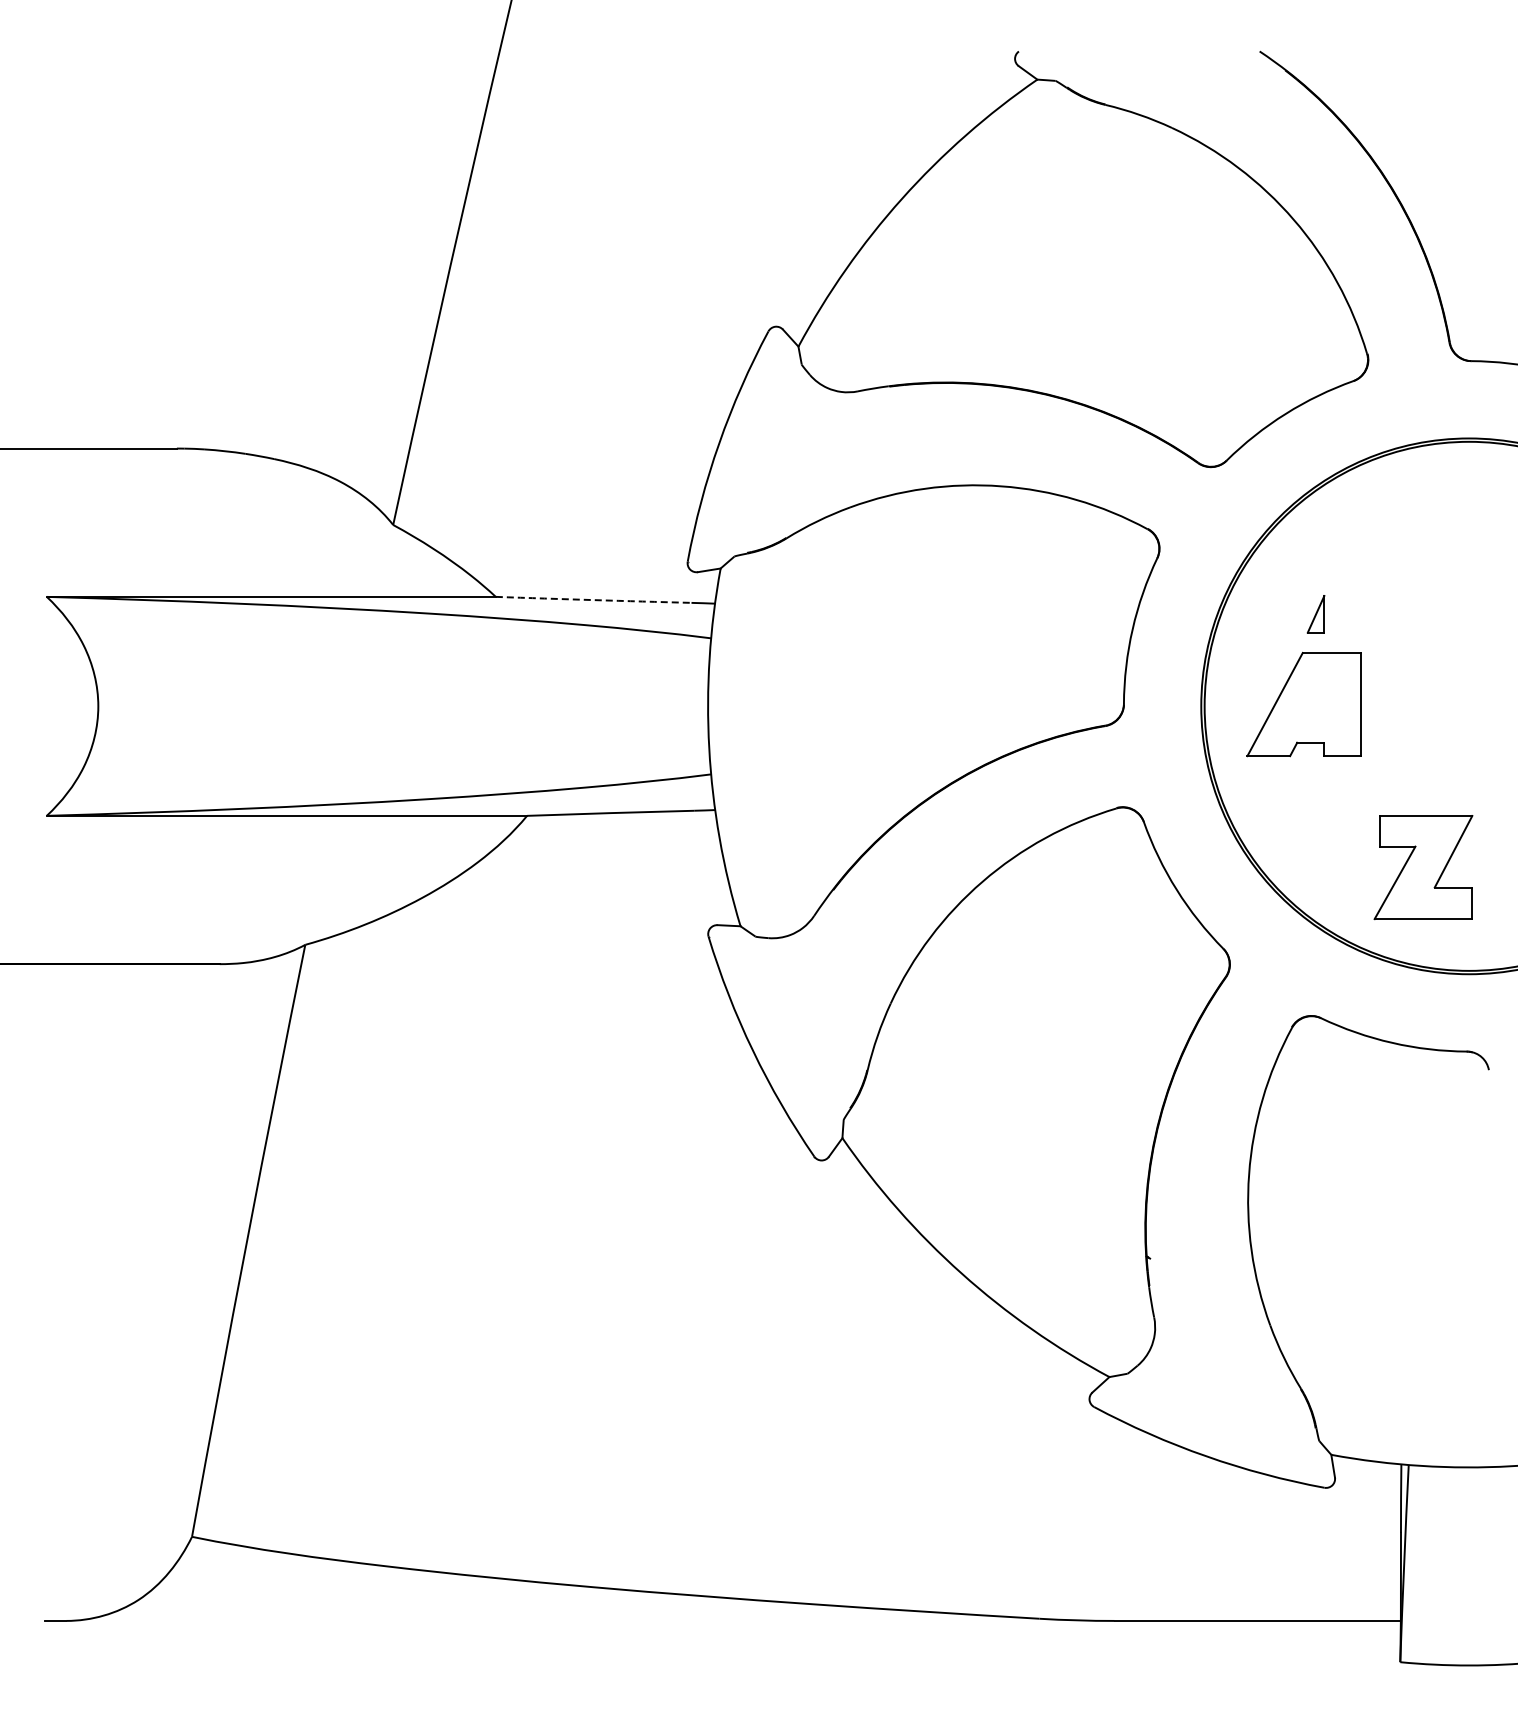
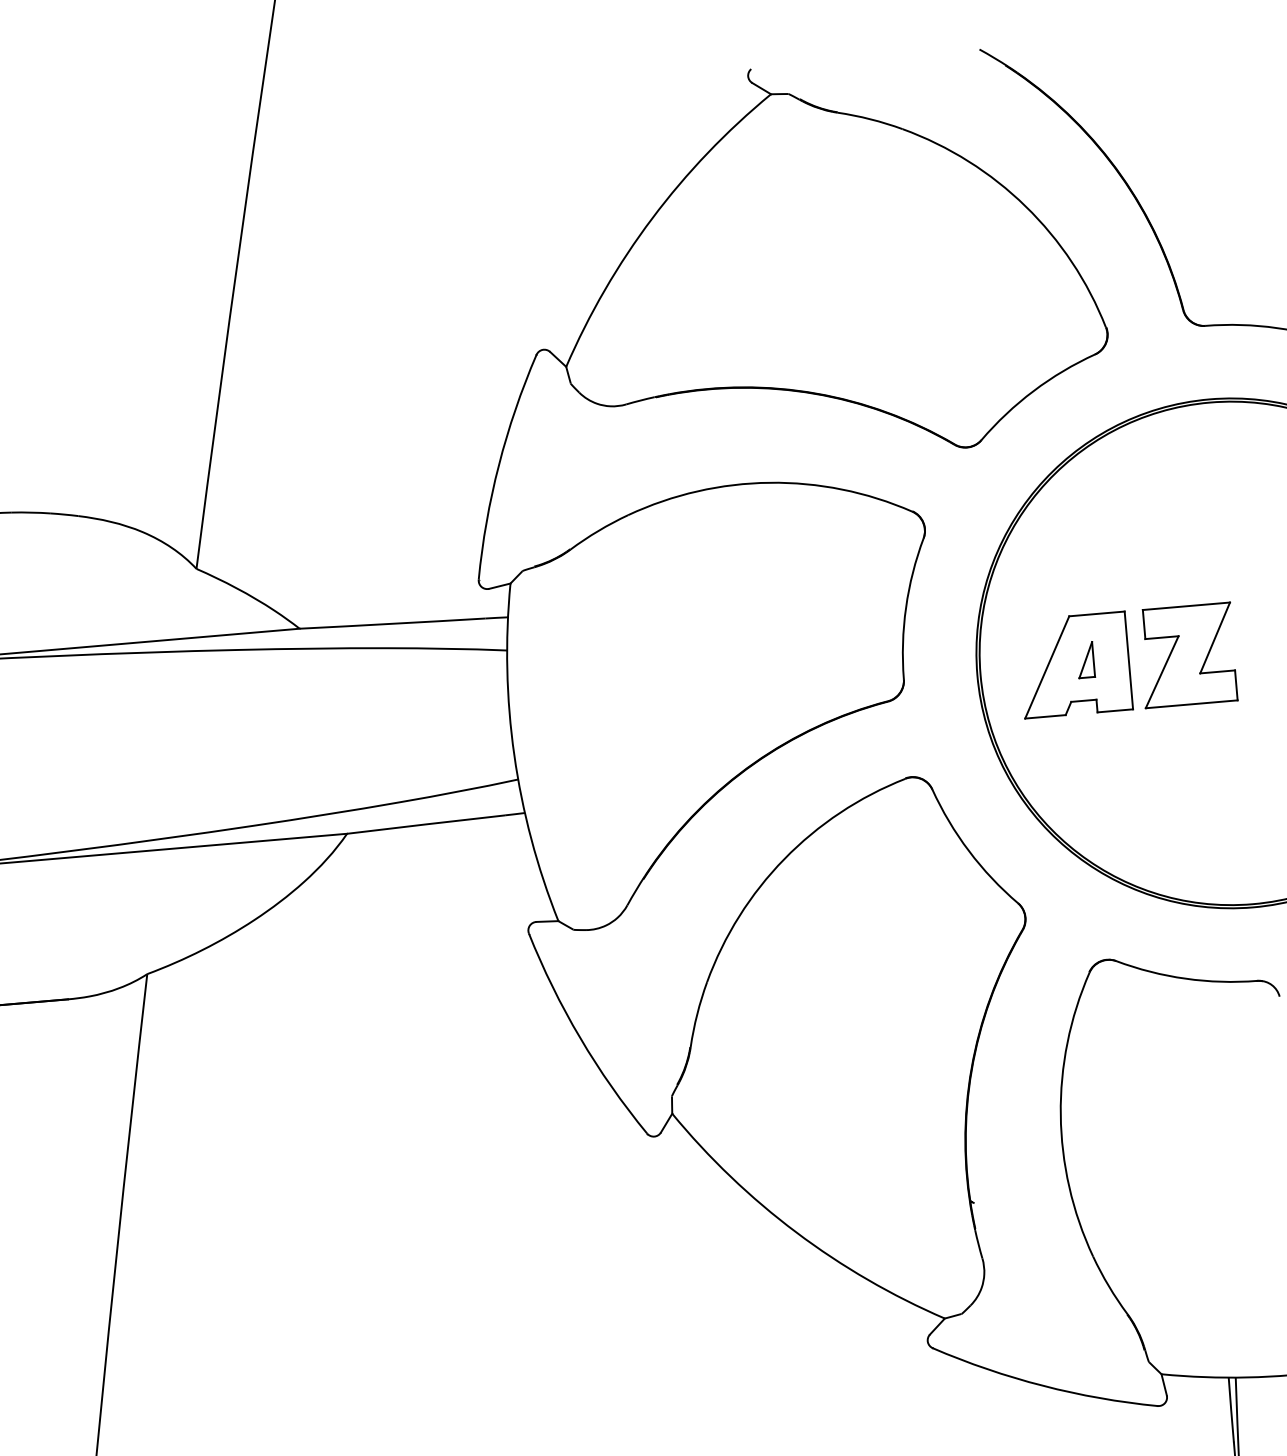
arc: (593, 600) -> (392, 624), dashed -> solid
part: (1315, 614) -> (1085, 660), moved
part: (1423, 867) -> (1187, 655), moved

